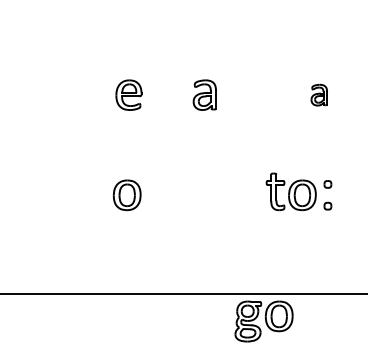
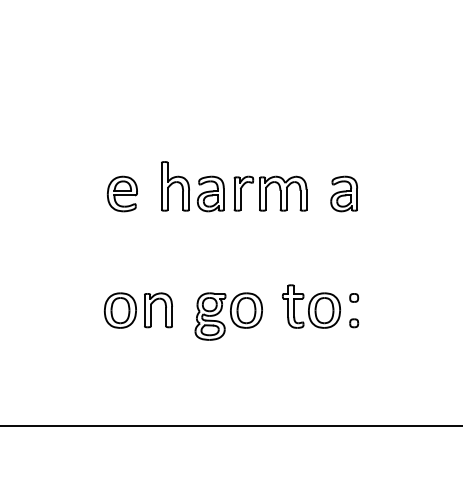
part: (174, 88) -> (175, 186), added
part: (256, 94) -> (270, 193), added
part: (318, 94) -> (343, 193), size x1.43
part: (153, 195) -> (151, 310), added
part: (263, 321) -> (228, 316), moved

